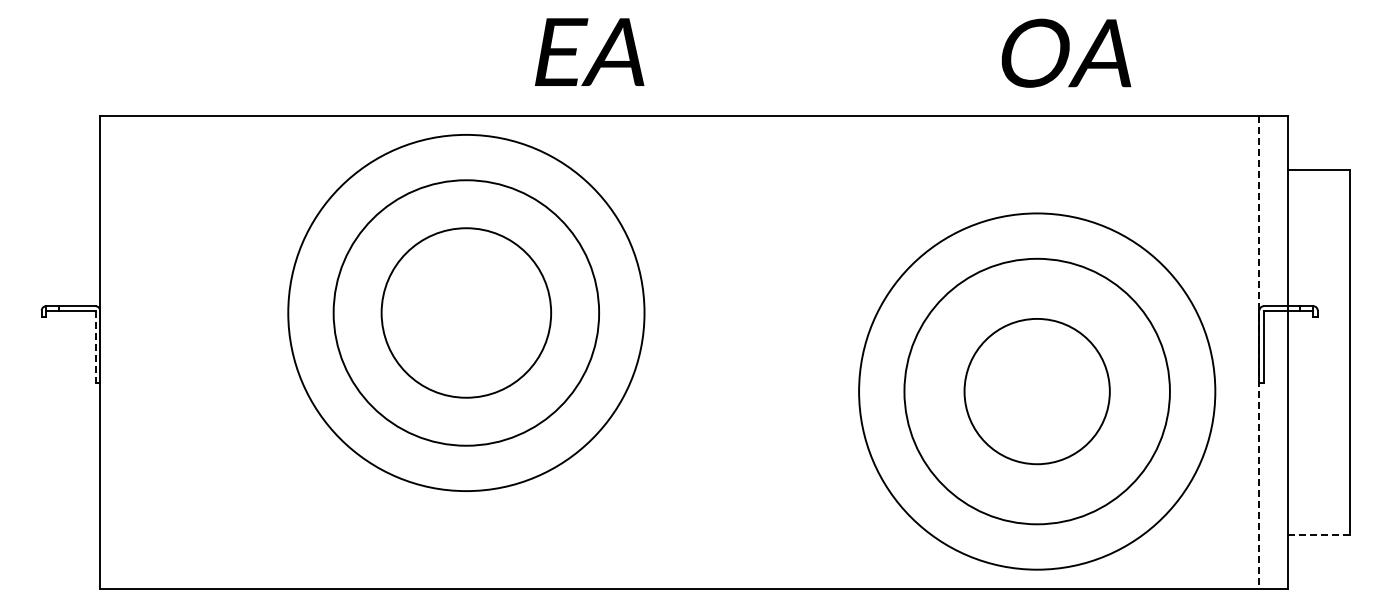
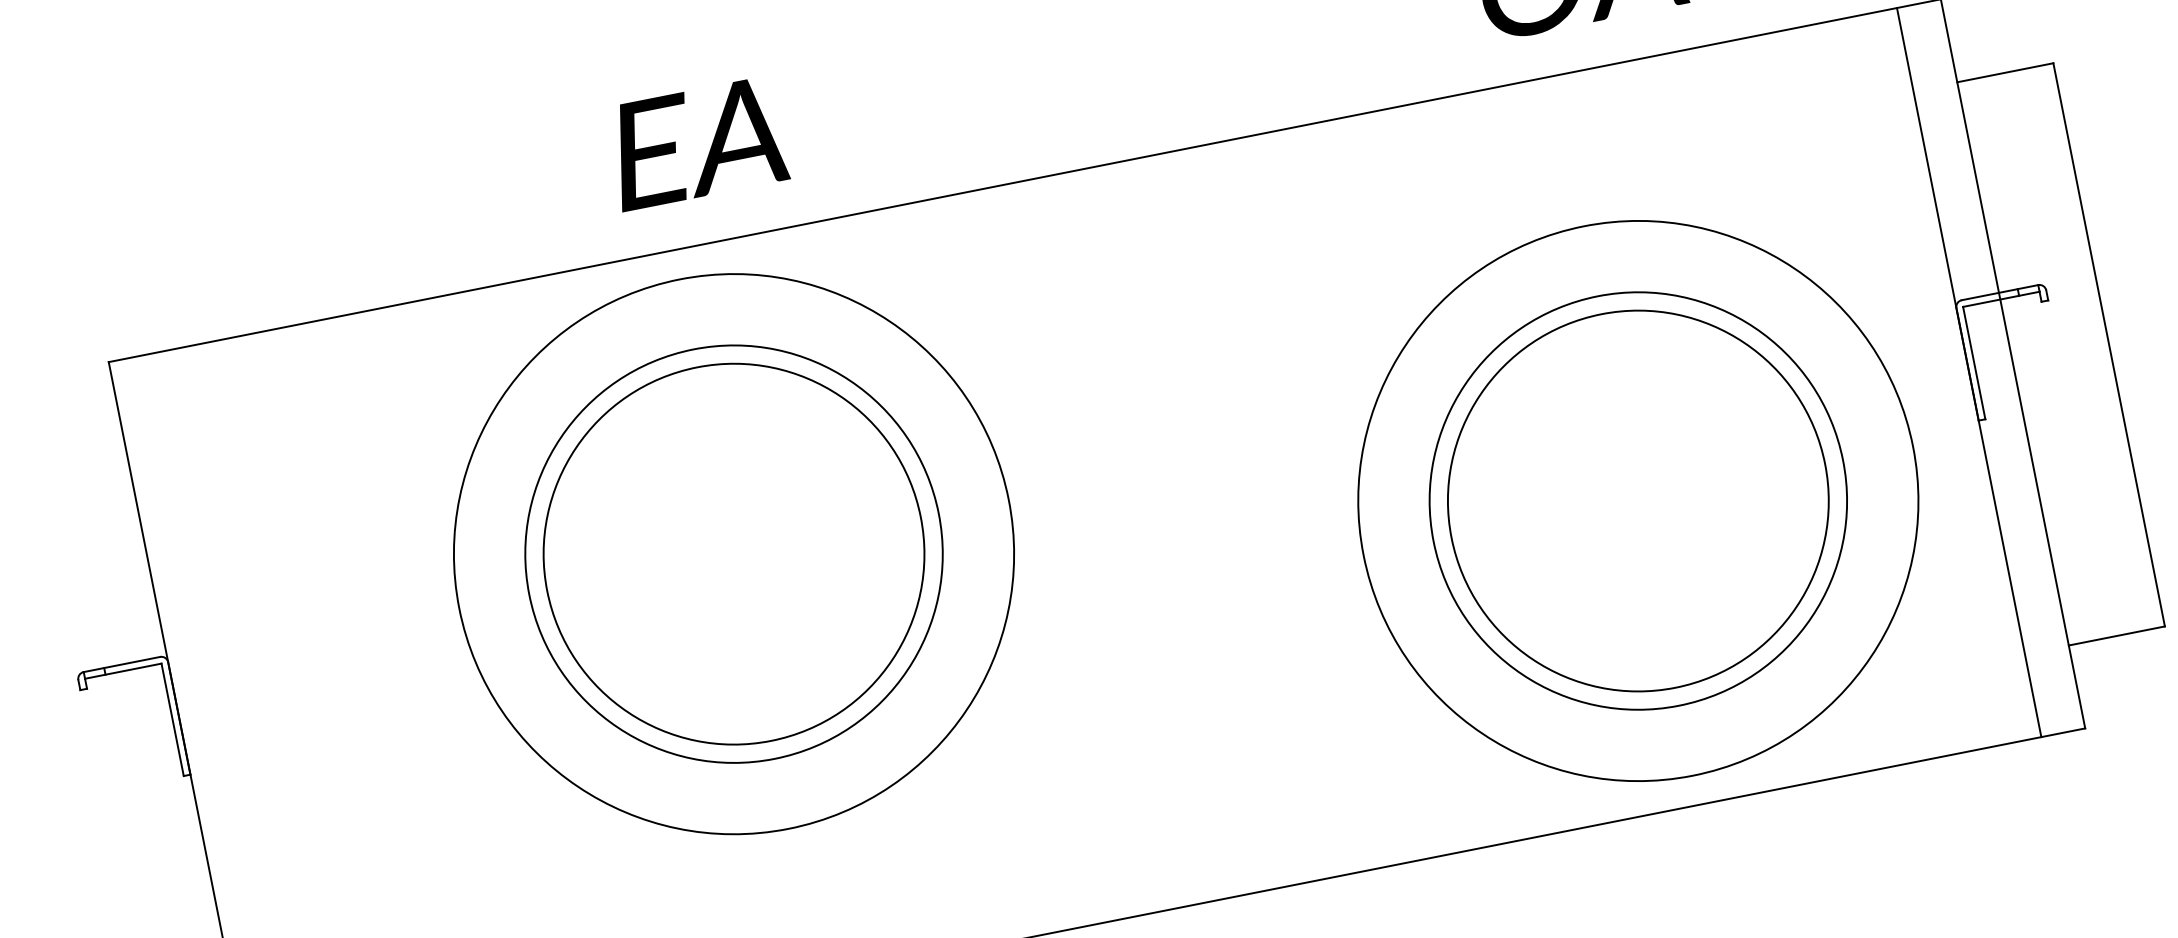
text: (589, 51) -> (695, 142), moved
circle: (466, 312) -> (734, 553), size x1.43
line: (95, 347) -> (172, 720), dashed -> solid
line: (1259, 352) -> (1969, 372), dashed -> solid
circle: (1037, 391) -> (1638, 500), size x1.67
line: (1318, 534) -> (2115, 635), dashed -> solid

